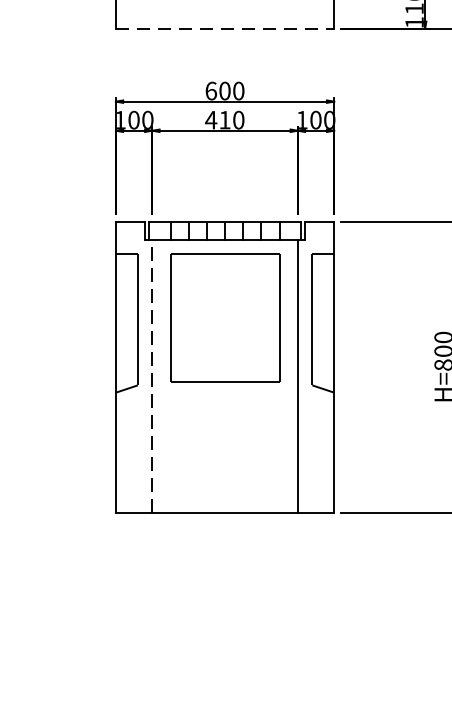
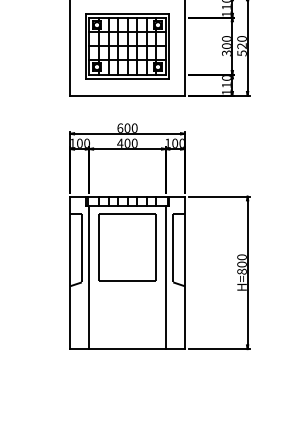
line: (226, 28) -> (128, 95), dashed -> solid
text: (224, 118) -> (127, 142), 410 -> 400
line: (152, 376) -> (89, 277), dashed -> solid

